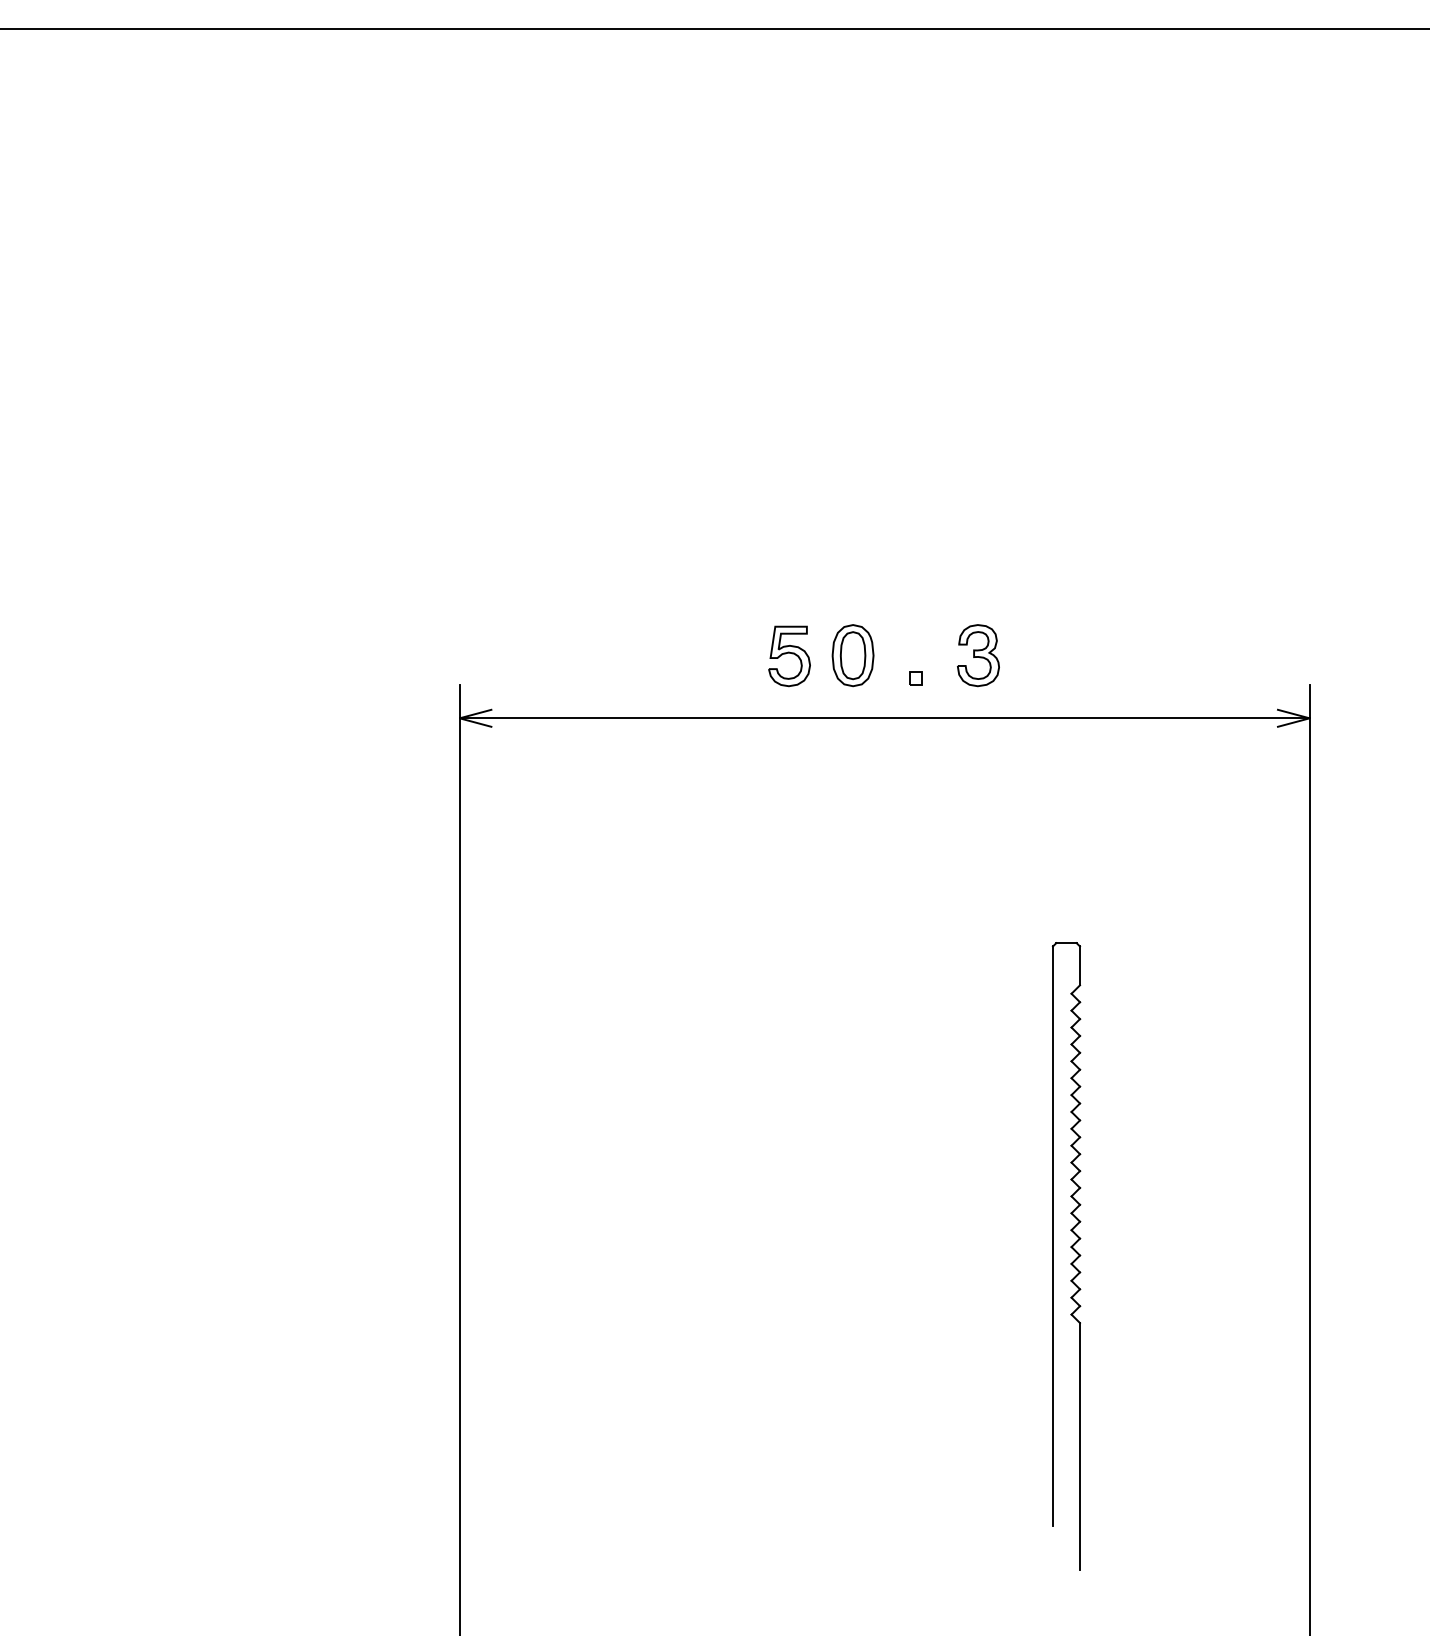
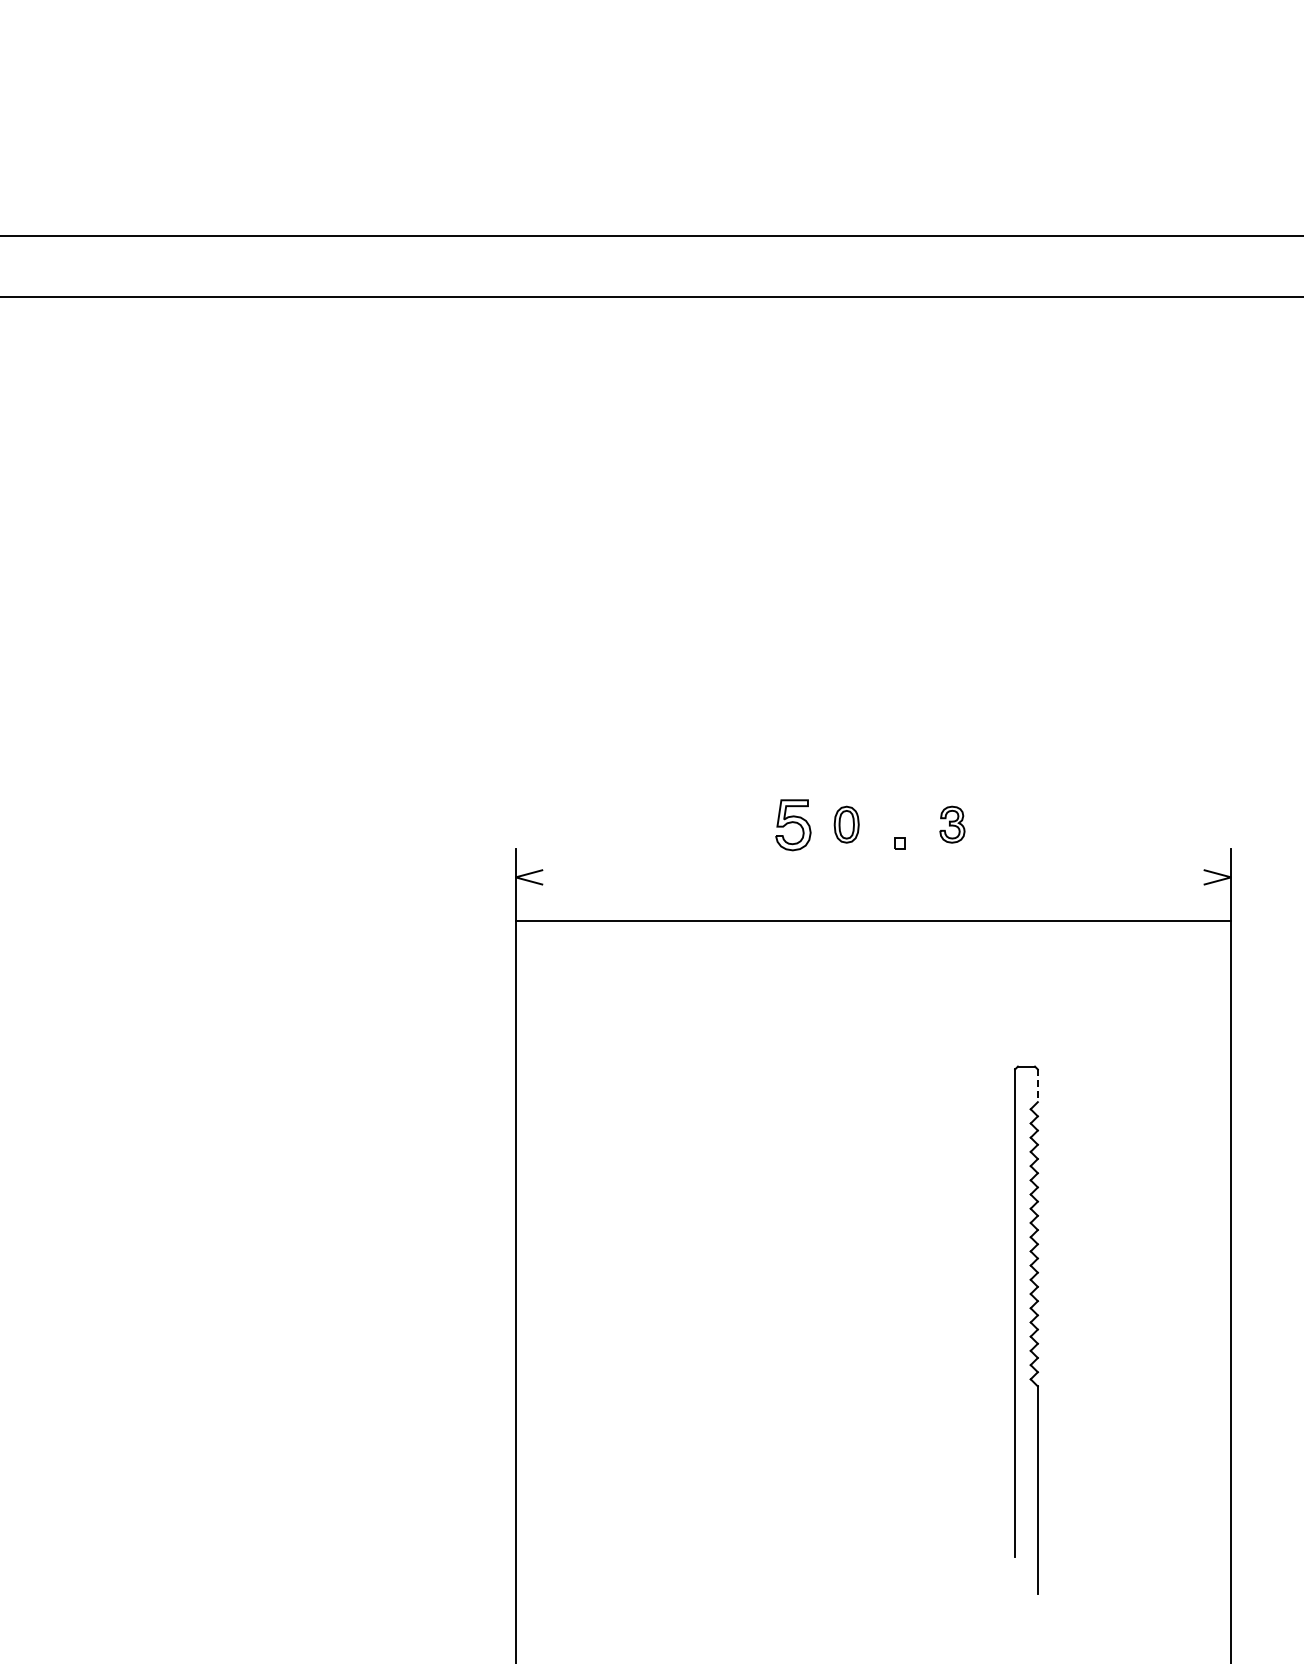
part: (852, 655) -> (846, 824), size x0.7
part: (978, 655) -> (952, 824), size x0.7
line: (884, 718) -> (873, 921), moved
line: (1079, 966) -> (1037, 1086), solid -> dashed

